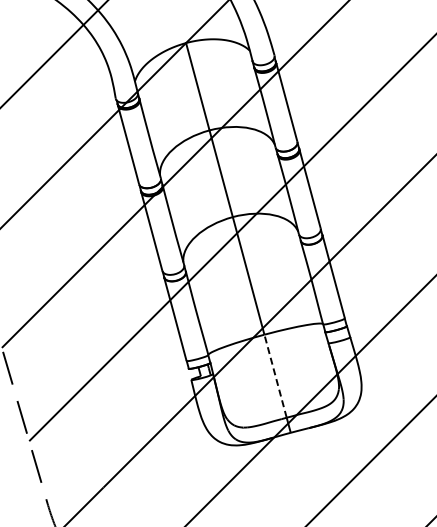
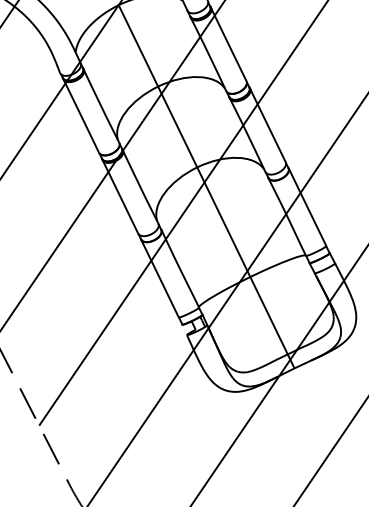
line: (275, 376) -> (269, 315), dashed -> solid

